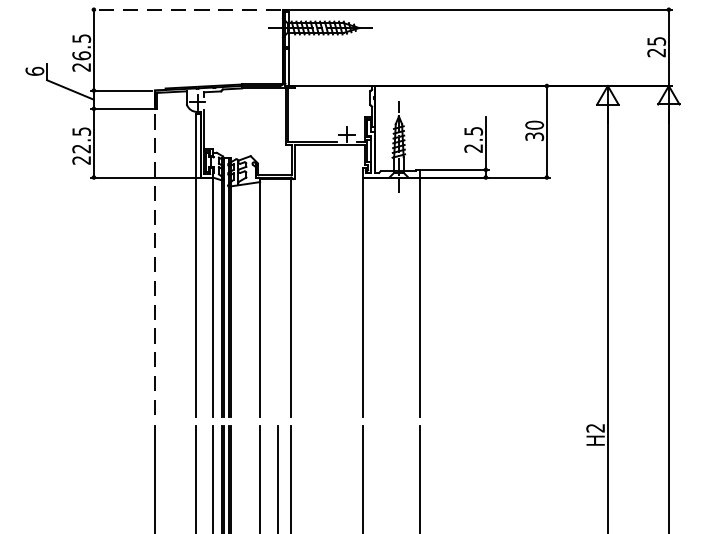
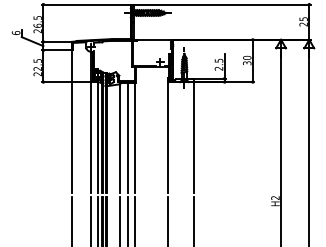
line: (184, 9) -> (85, 4), dashed -> solid
line: (154, 254) -> (71, 117), dashed -> solid
line: (277, 297) -> (128, 137), added

